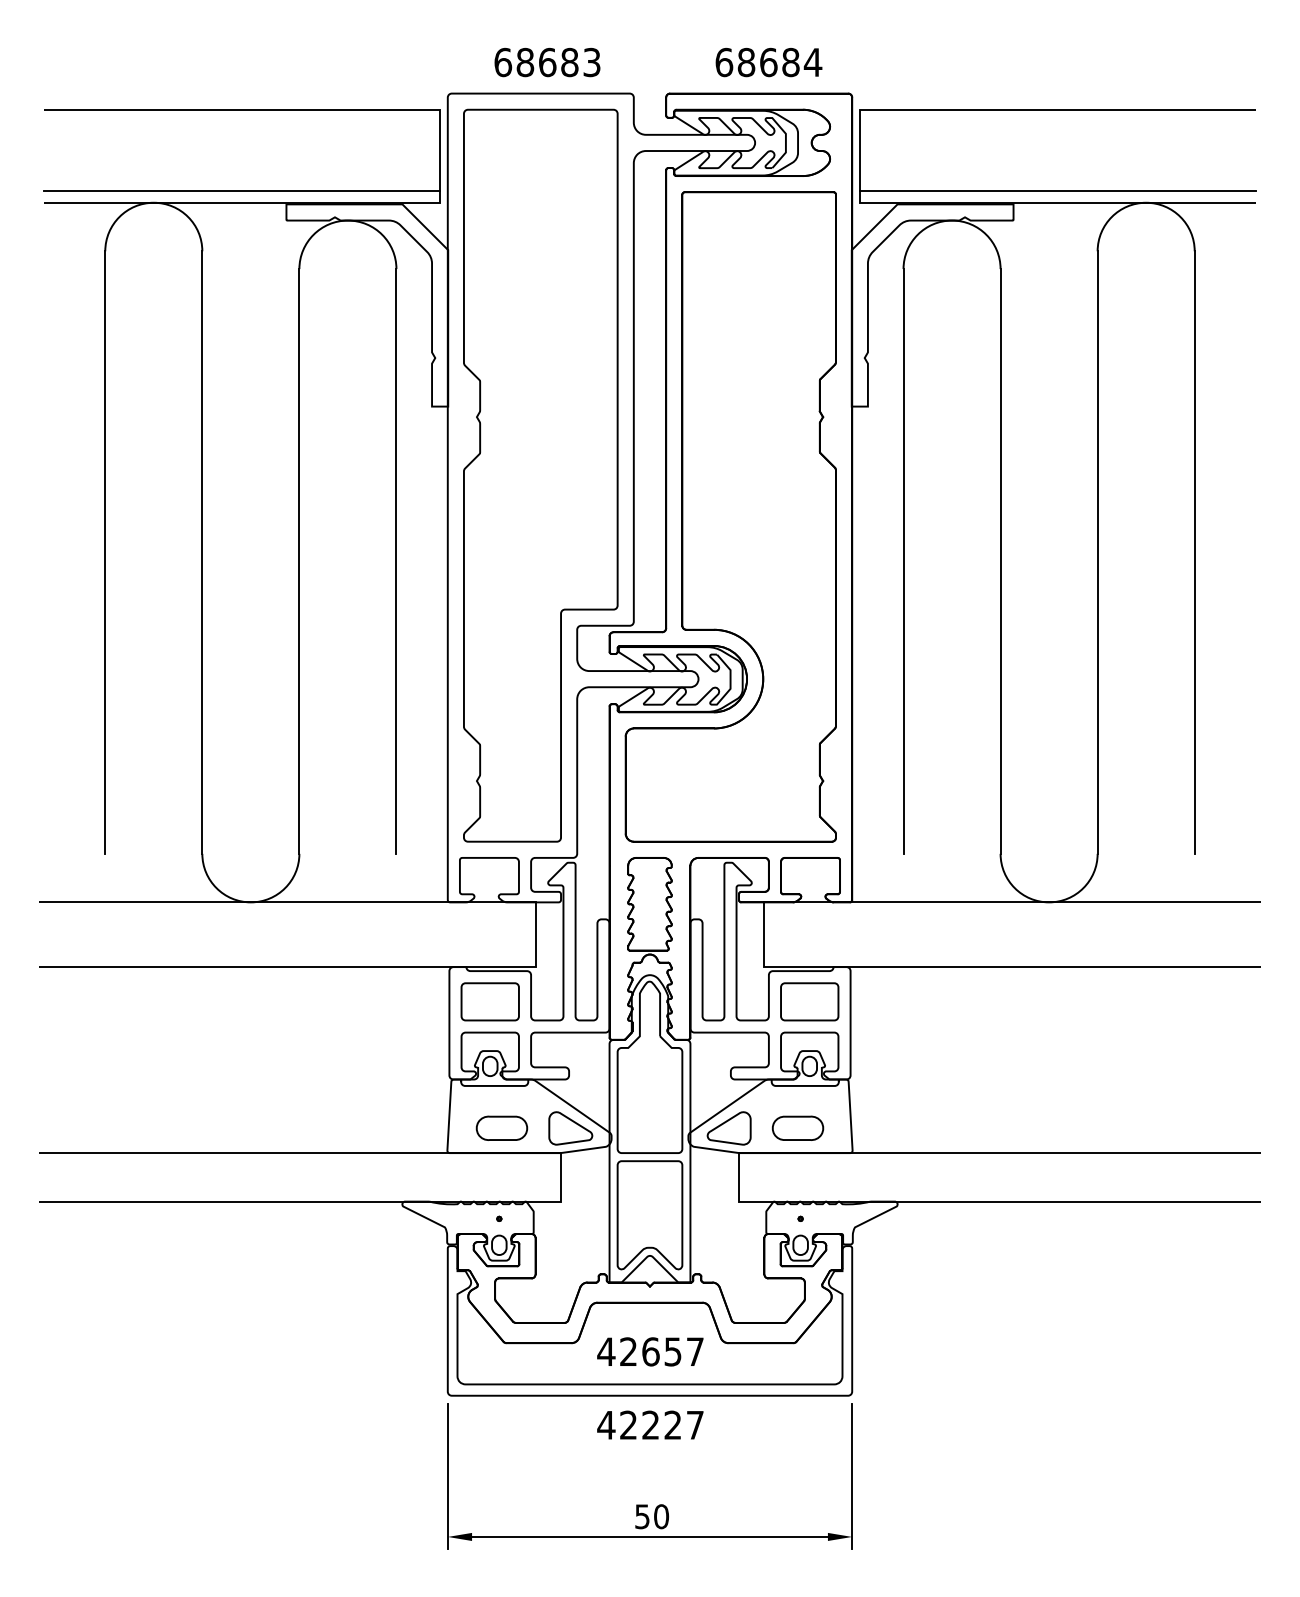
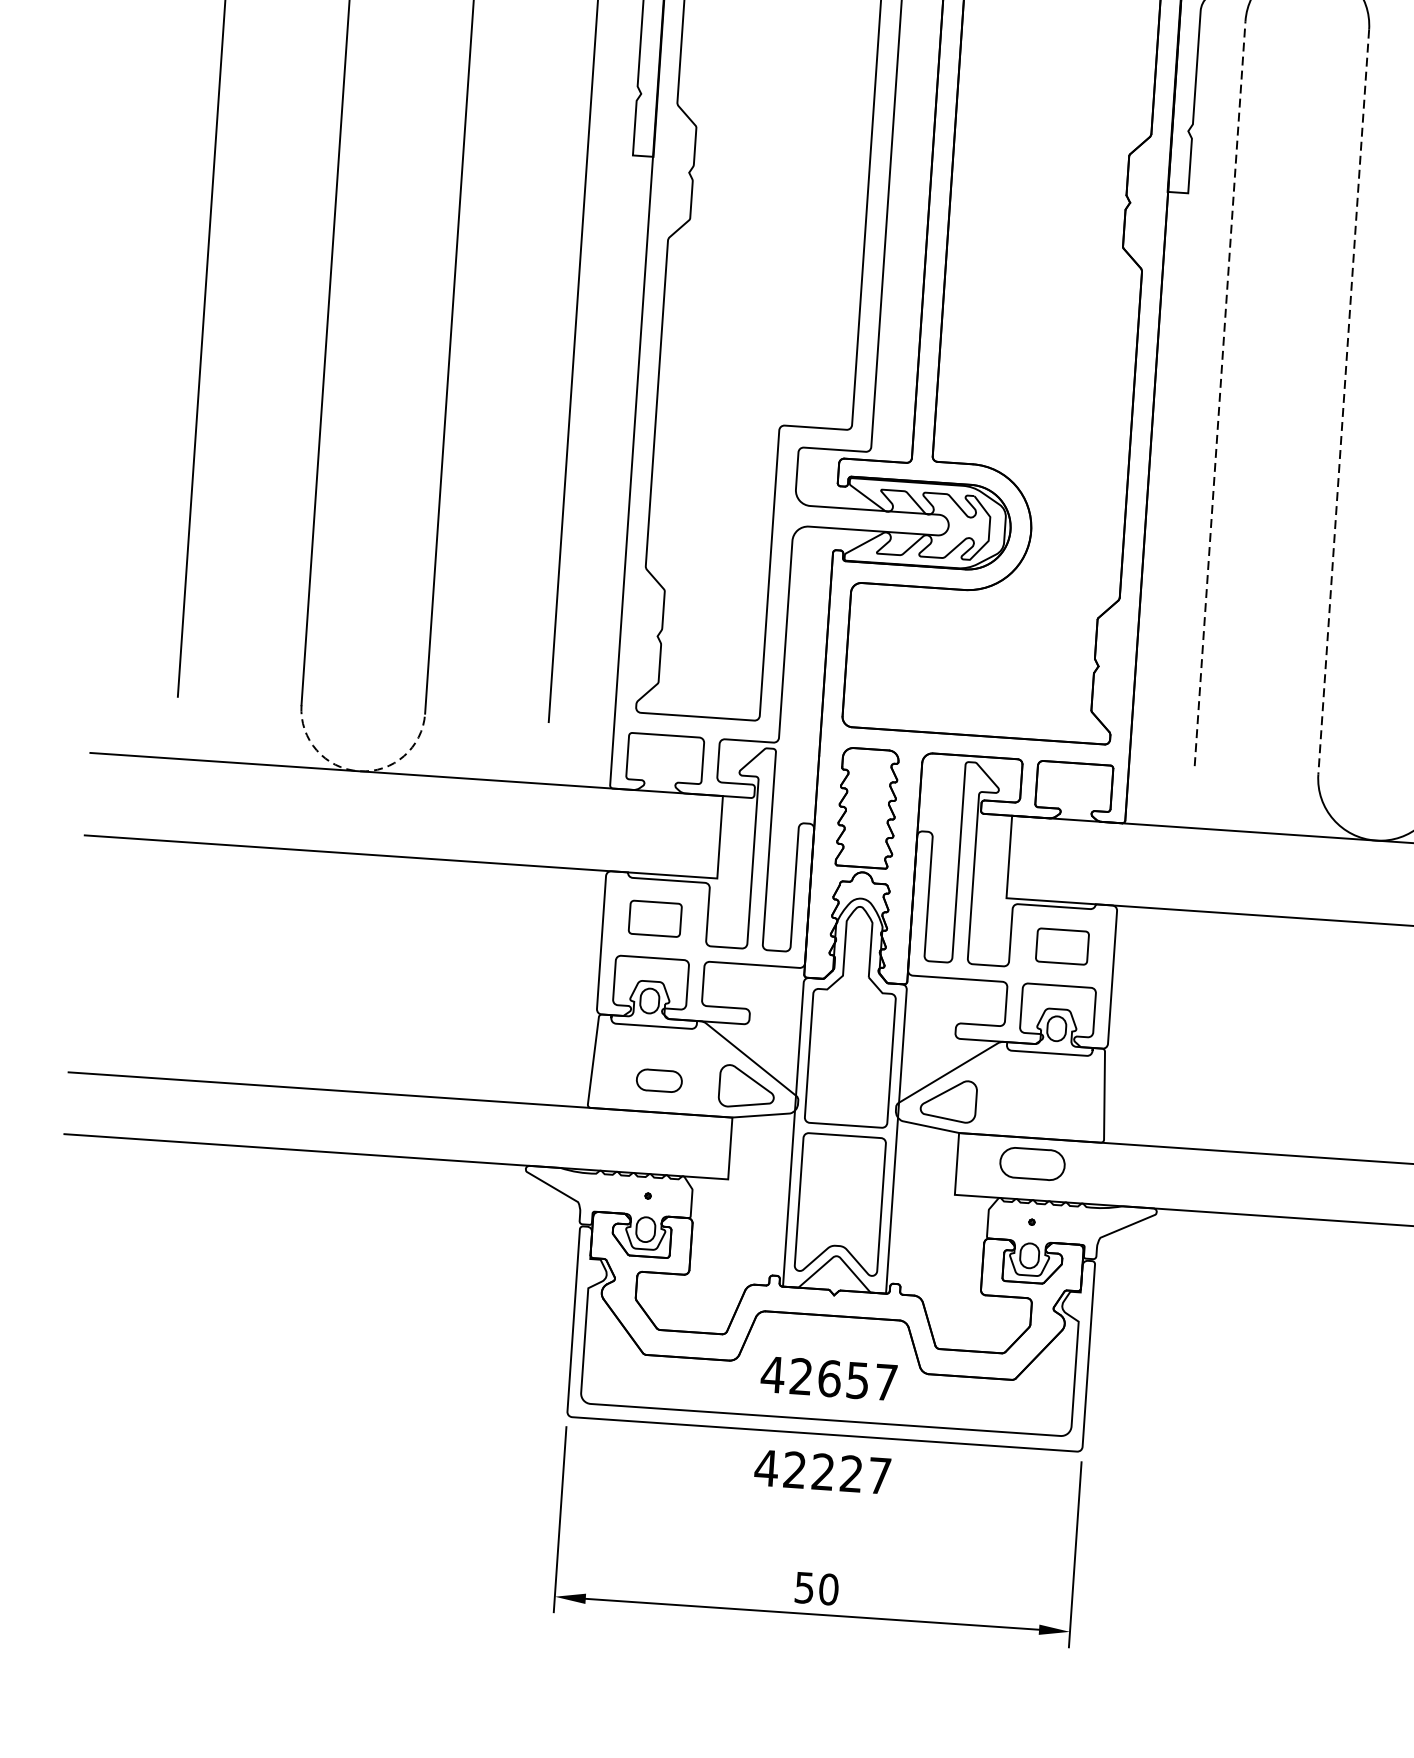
line: (903, 560) -> (1220, 392), solid -> dashed
line: (1000, 561) -> (1343, 402), solid -> dashed
arc: (250, 902) -> (358, 771), solid -> dashed
part: (489, 1001) -> (654, 918), size x0.7
part: (809, 1001) -> (1062, 946), size x0.7
part: (501, 1127) -> (658, 1079), size x0.7
part: (797, 1127) -> (1031, 1162), moved

